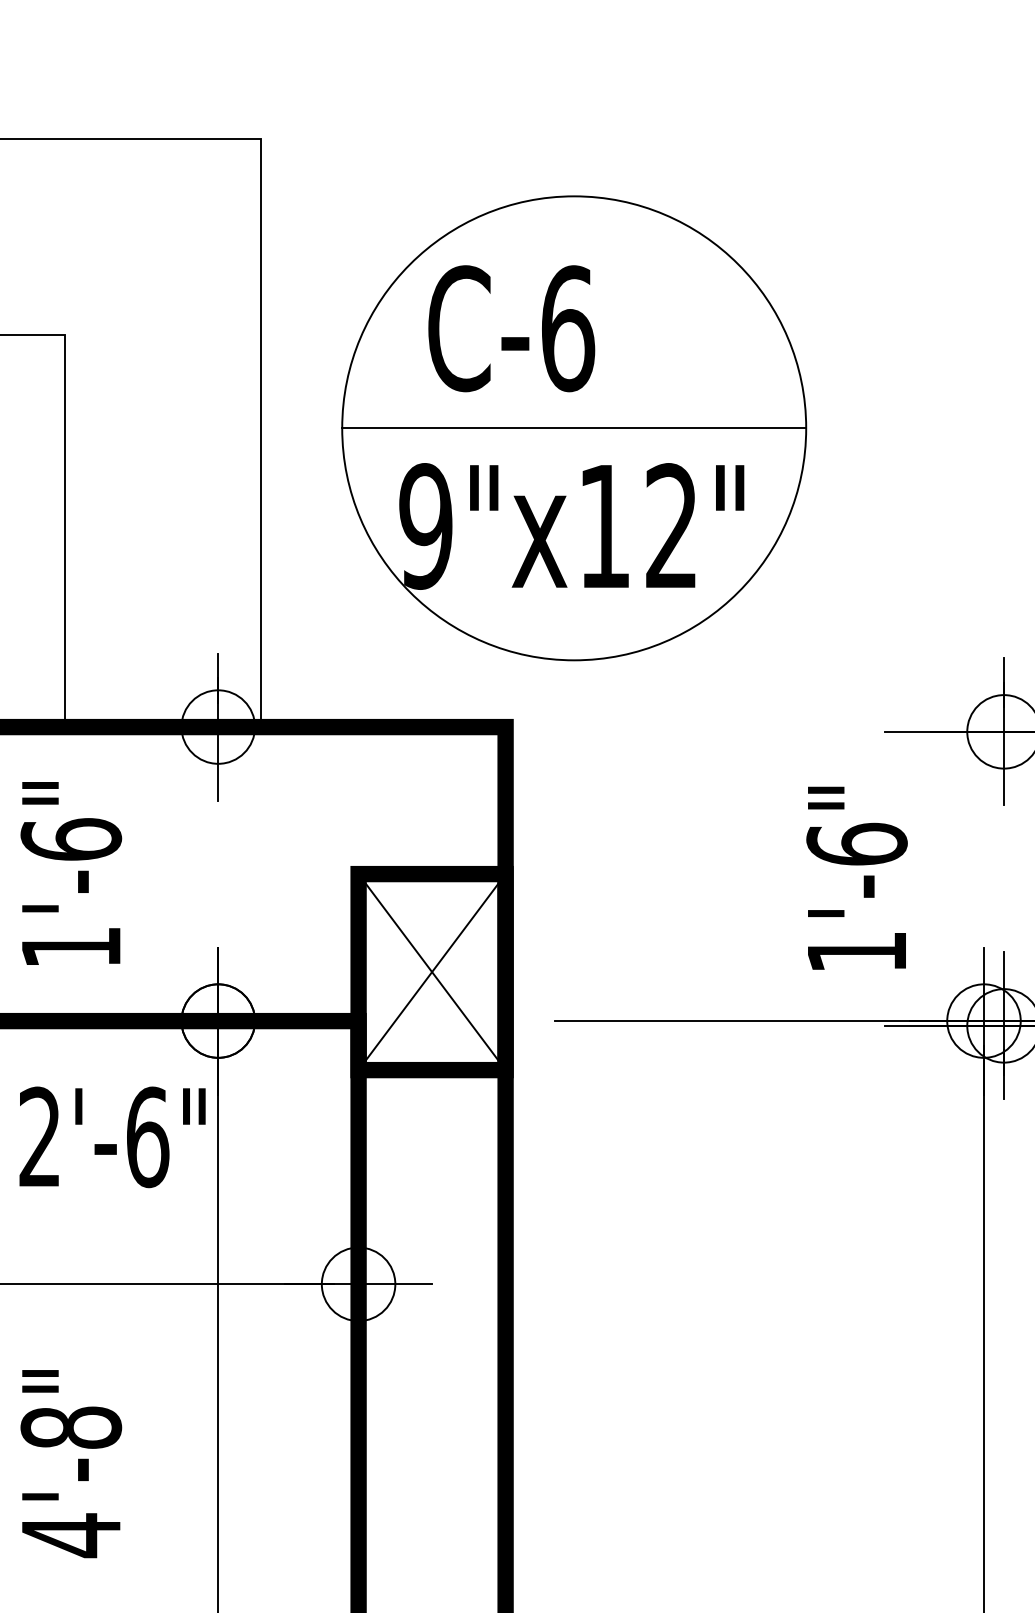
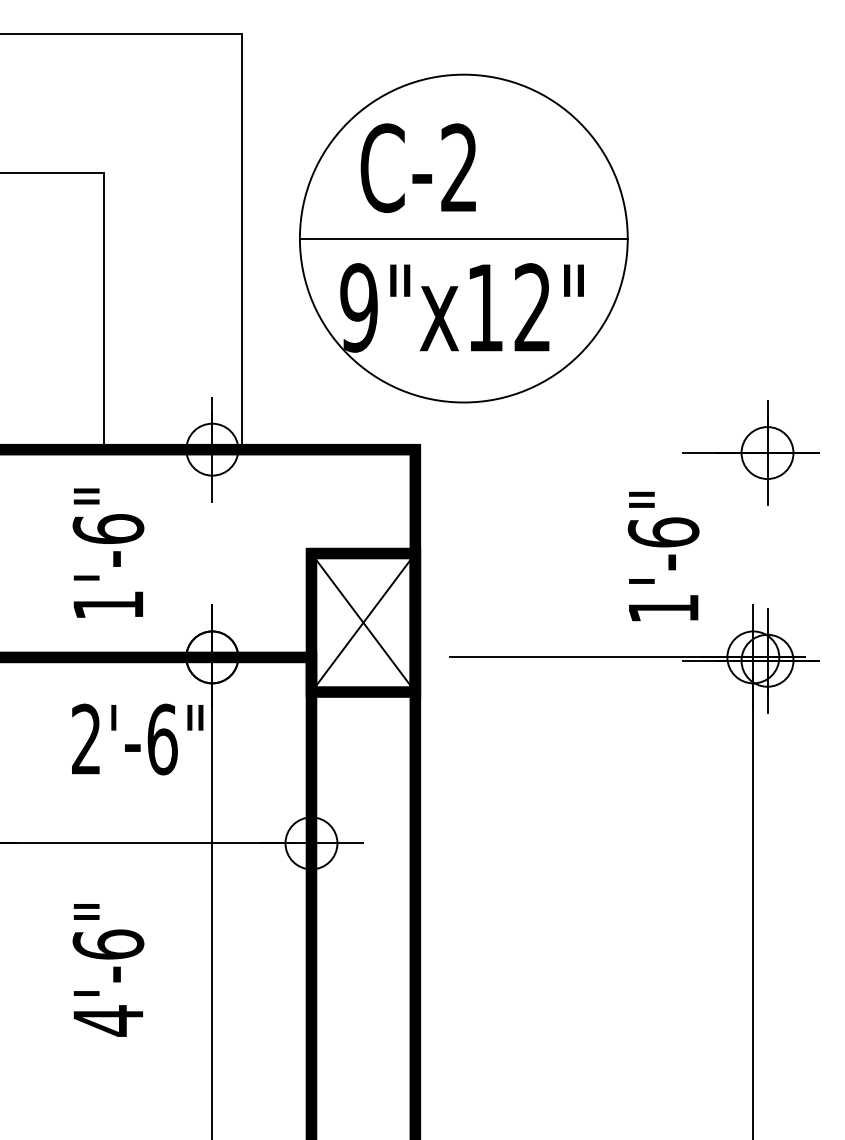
text: (568, 329) -> (459, 168), C-6 -> C-2
text: (71, 1427) -> (108, 944), 4'-8" -> 4'-6"

